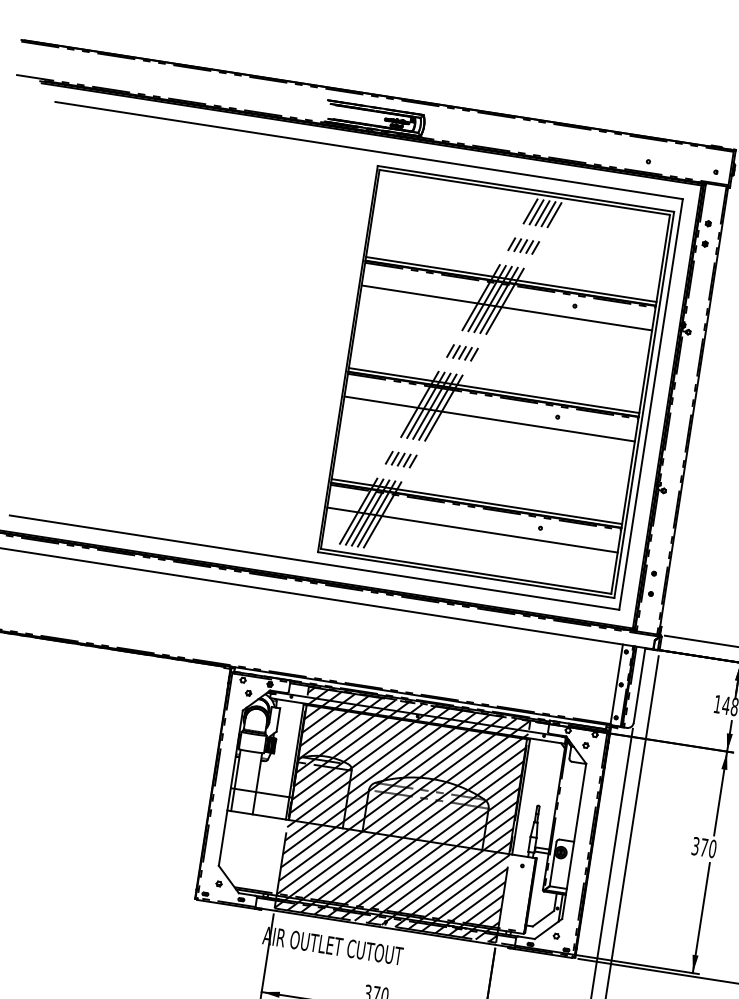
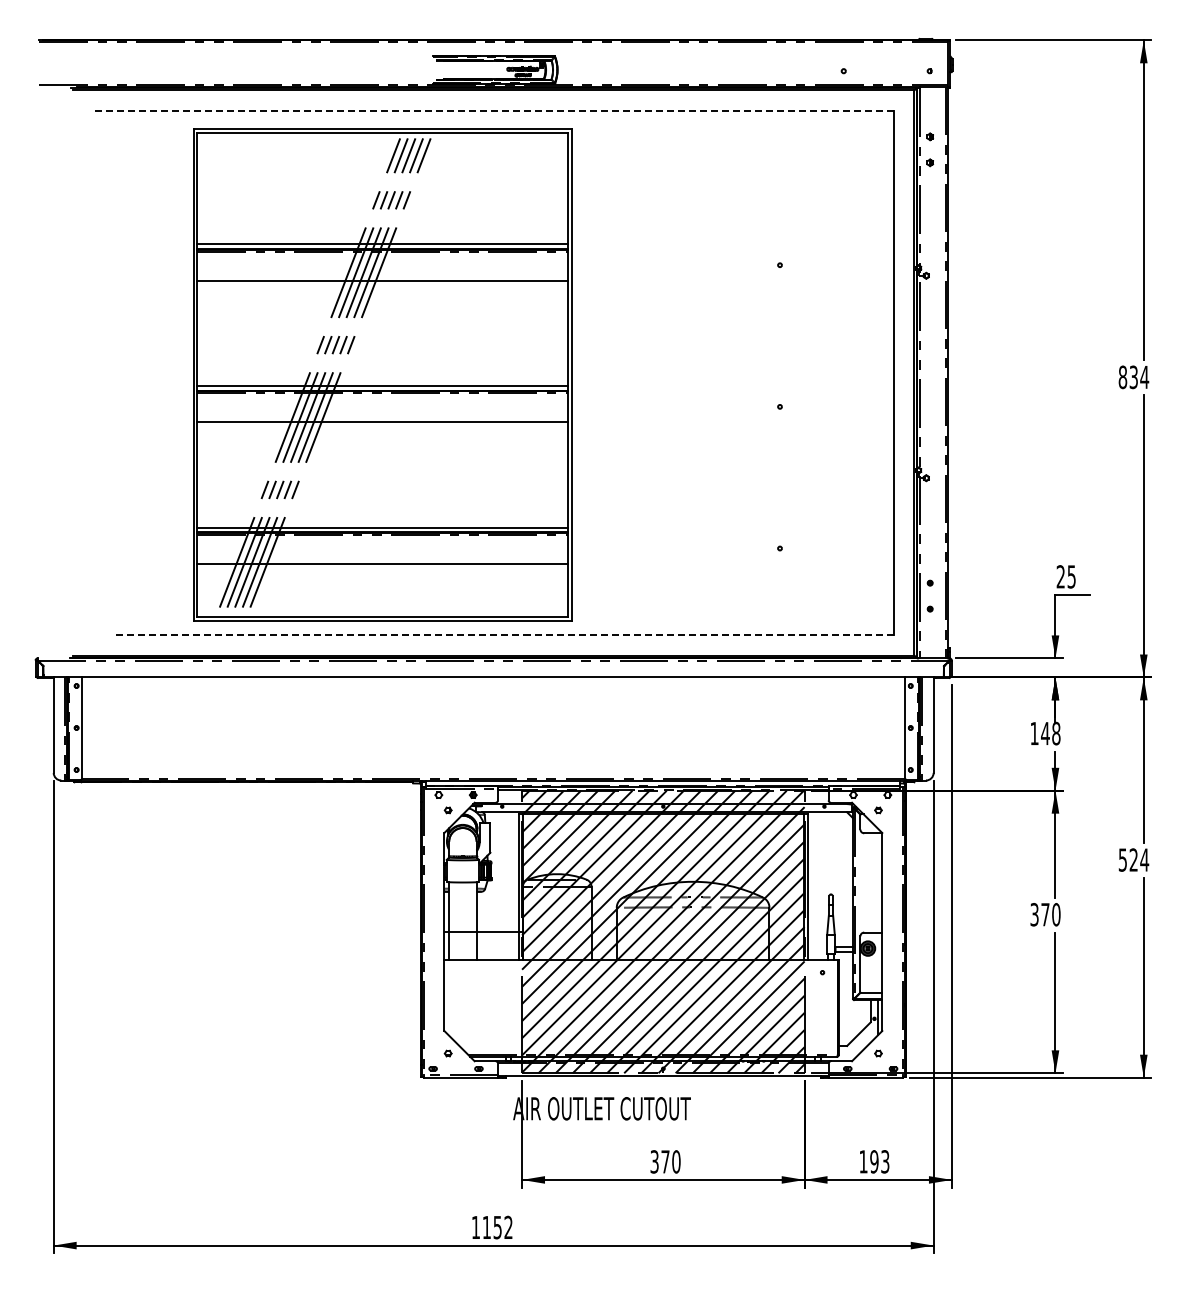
line: (368, 150) -> (493, 111), solid -> dashed
part: (495, 381) -> (382, 374), moved
line: (314, 562) -> (505, 634), solid -> dashed

